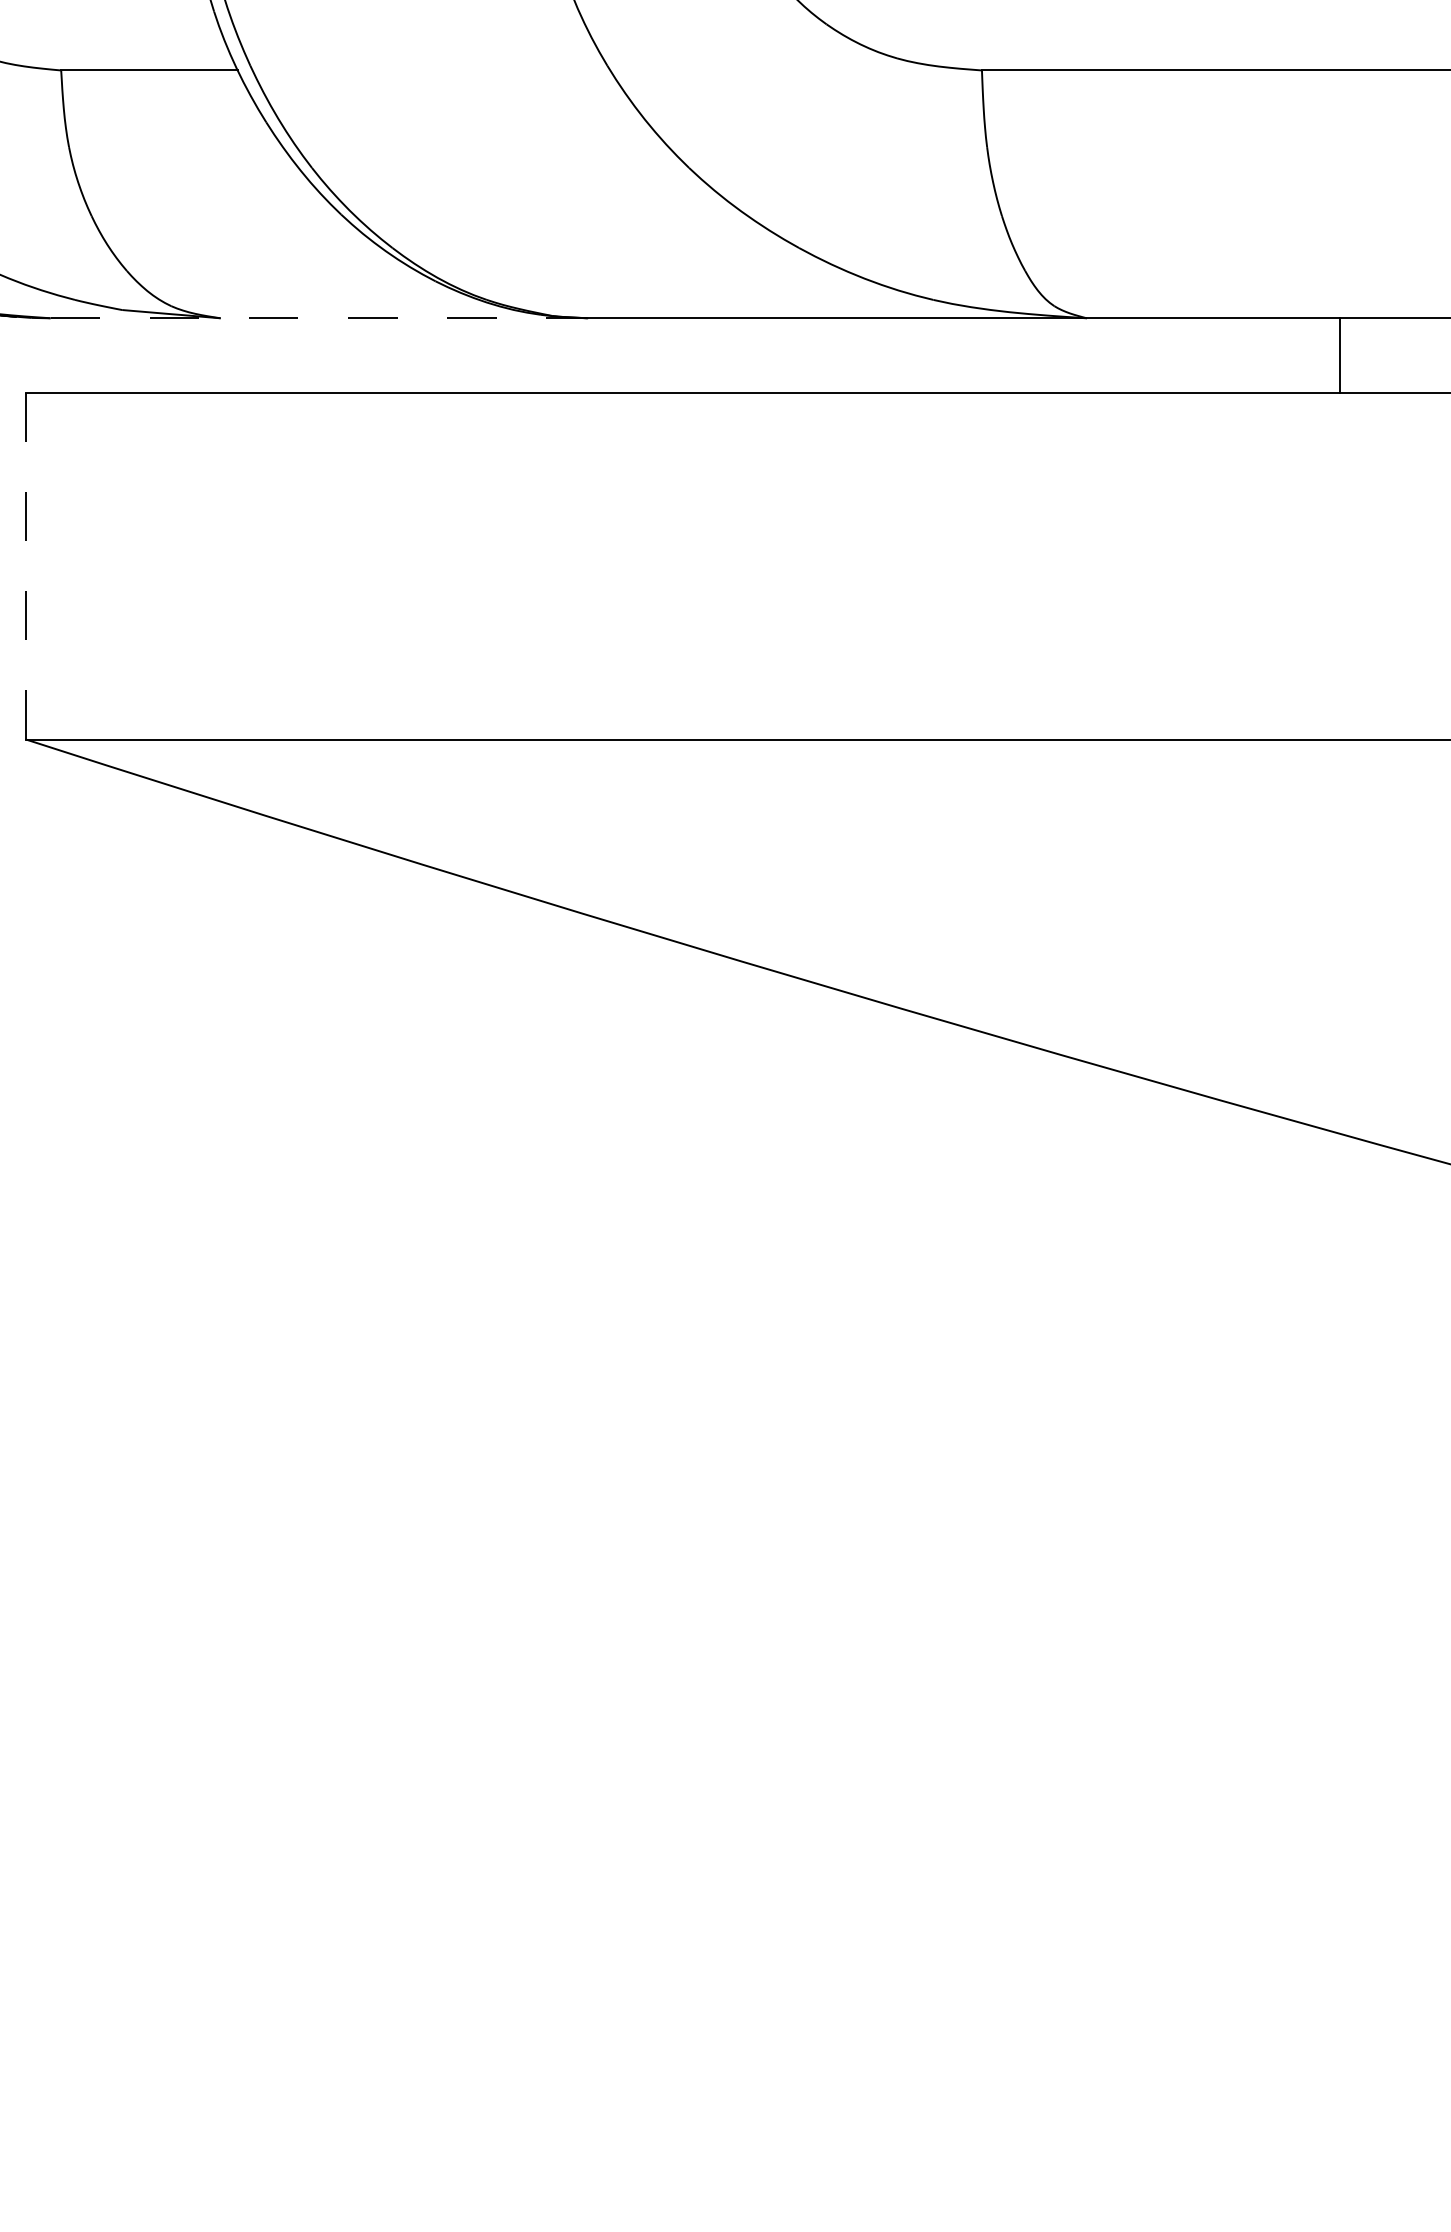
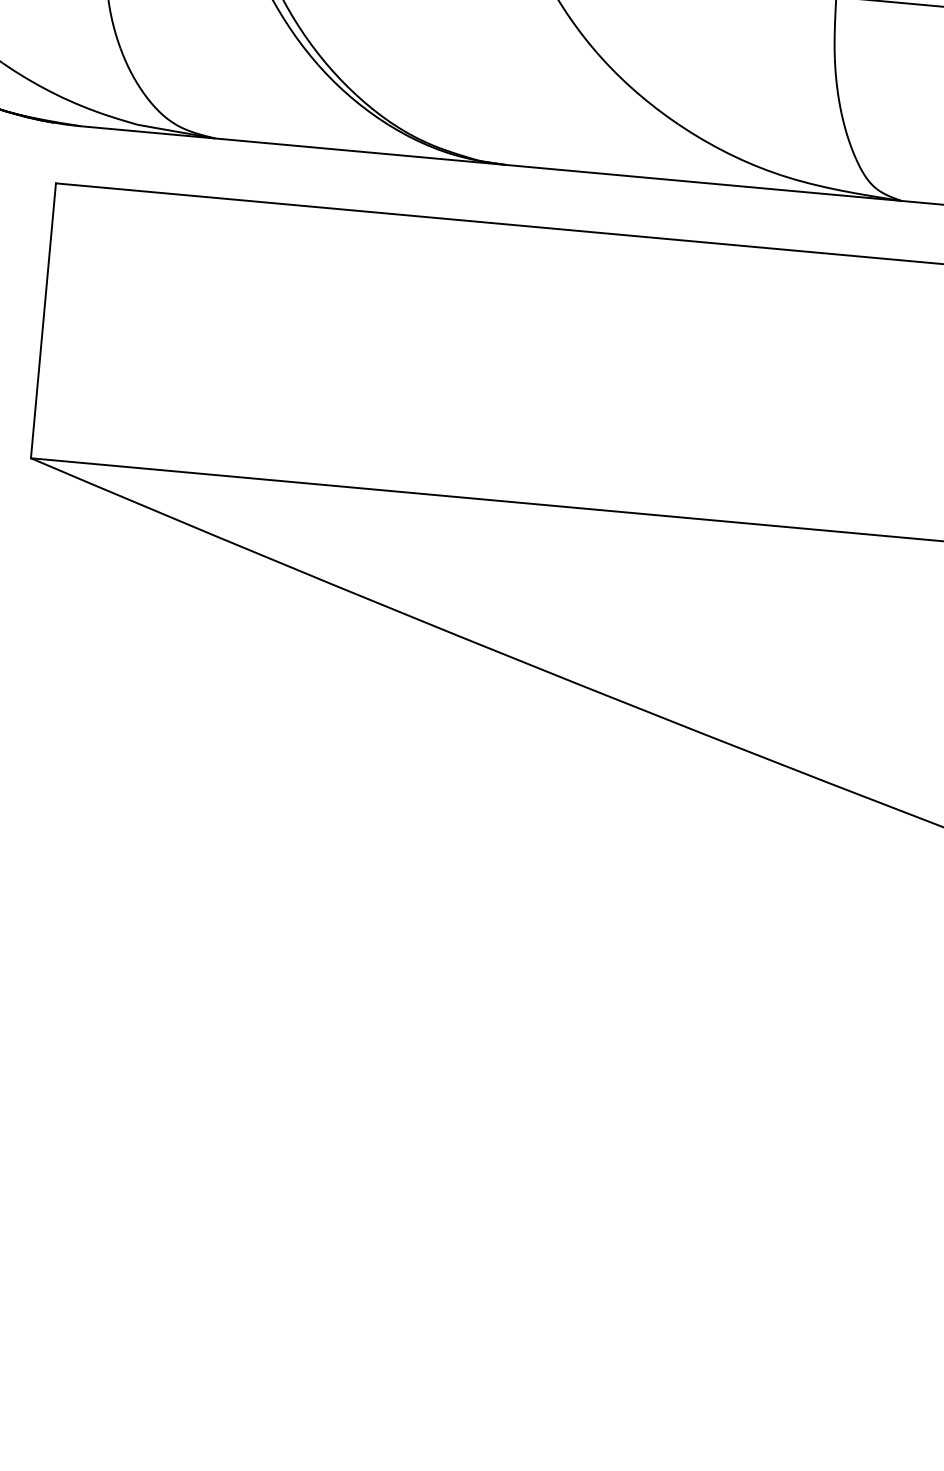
line: (319, 318) -> (293, 145), dashed -> solid
line: (26, 565) -> (43, 320), dashed -> solid

